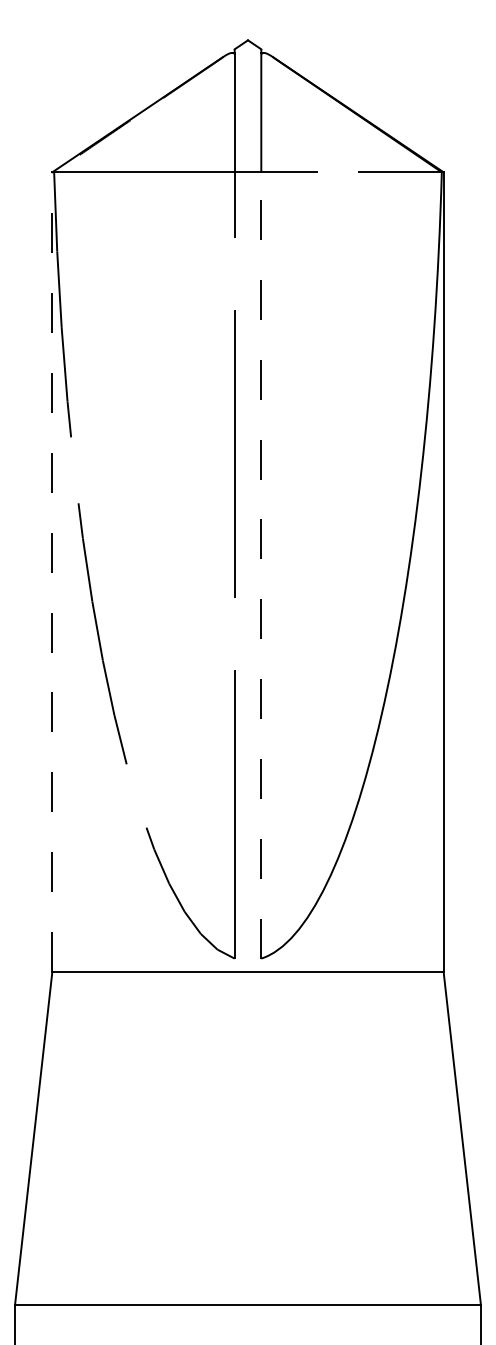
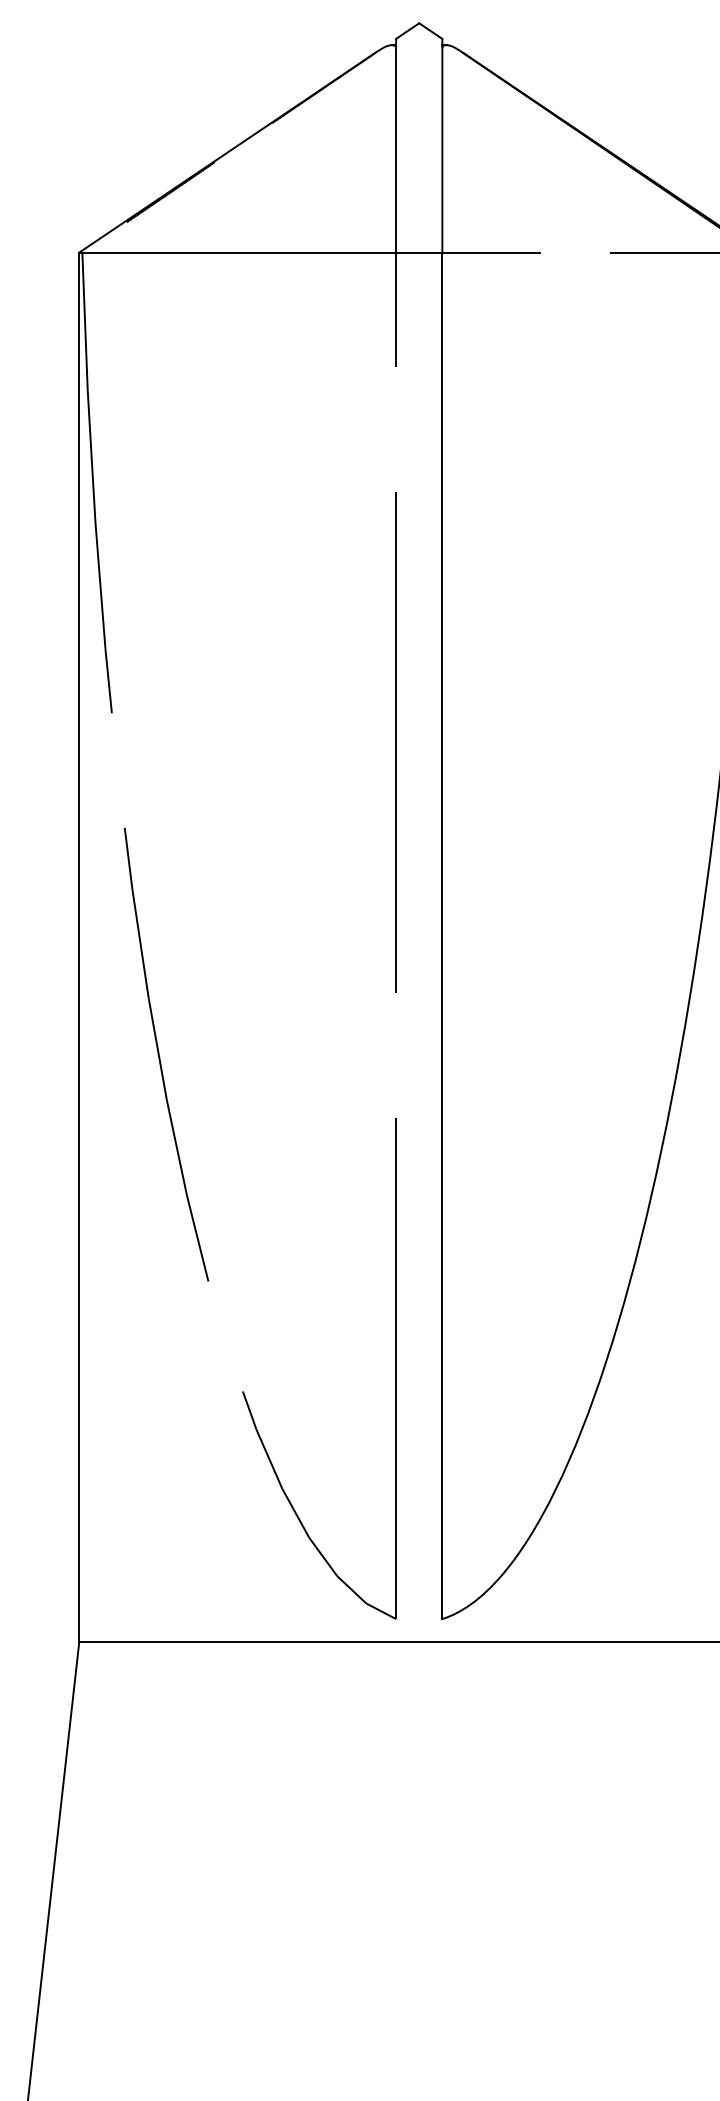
line: (261, 564) -> (442, 934), dashed -> solid
line: (52, 572) -> (79, 948), dashed -> solid

